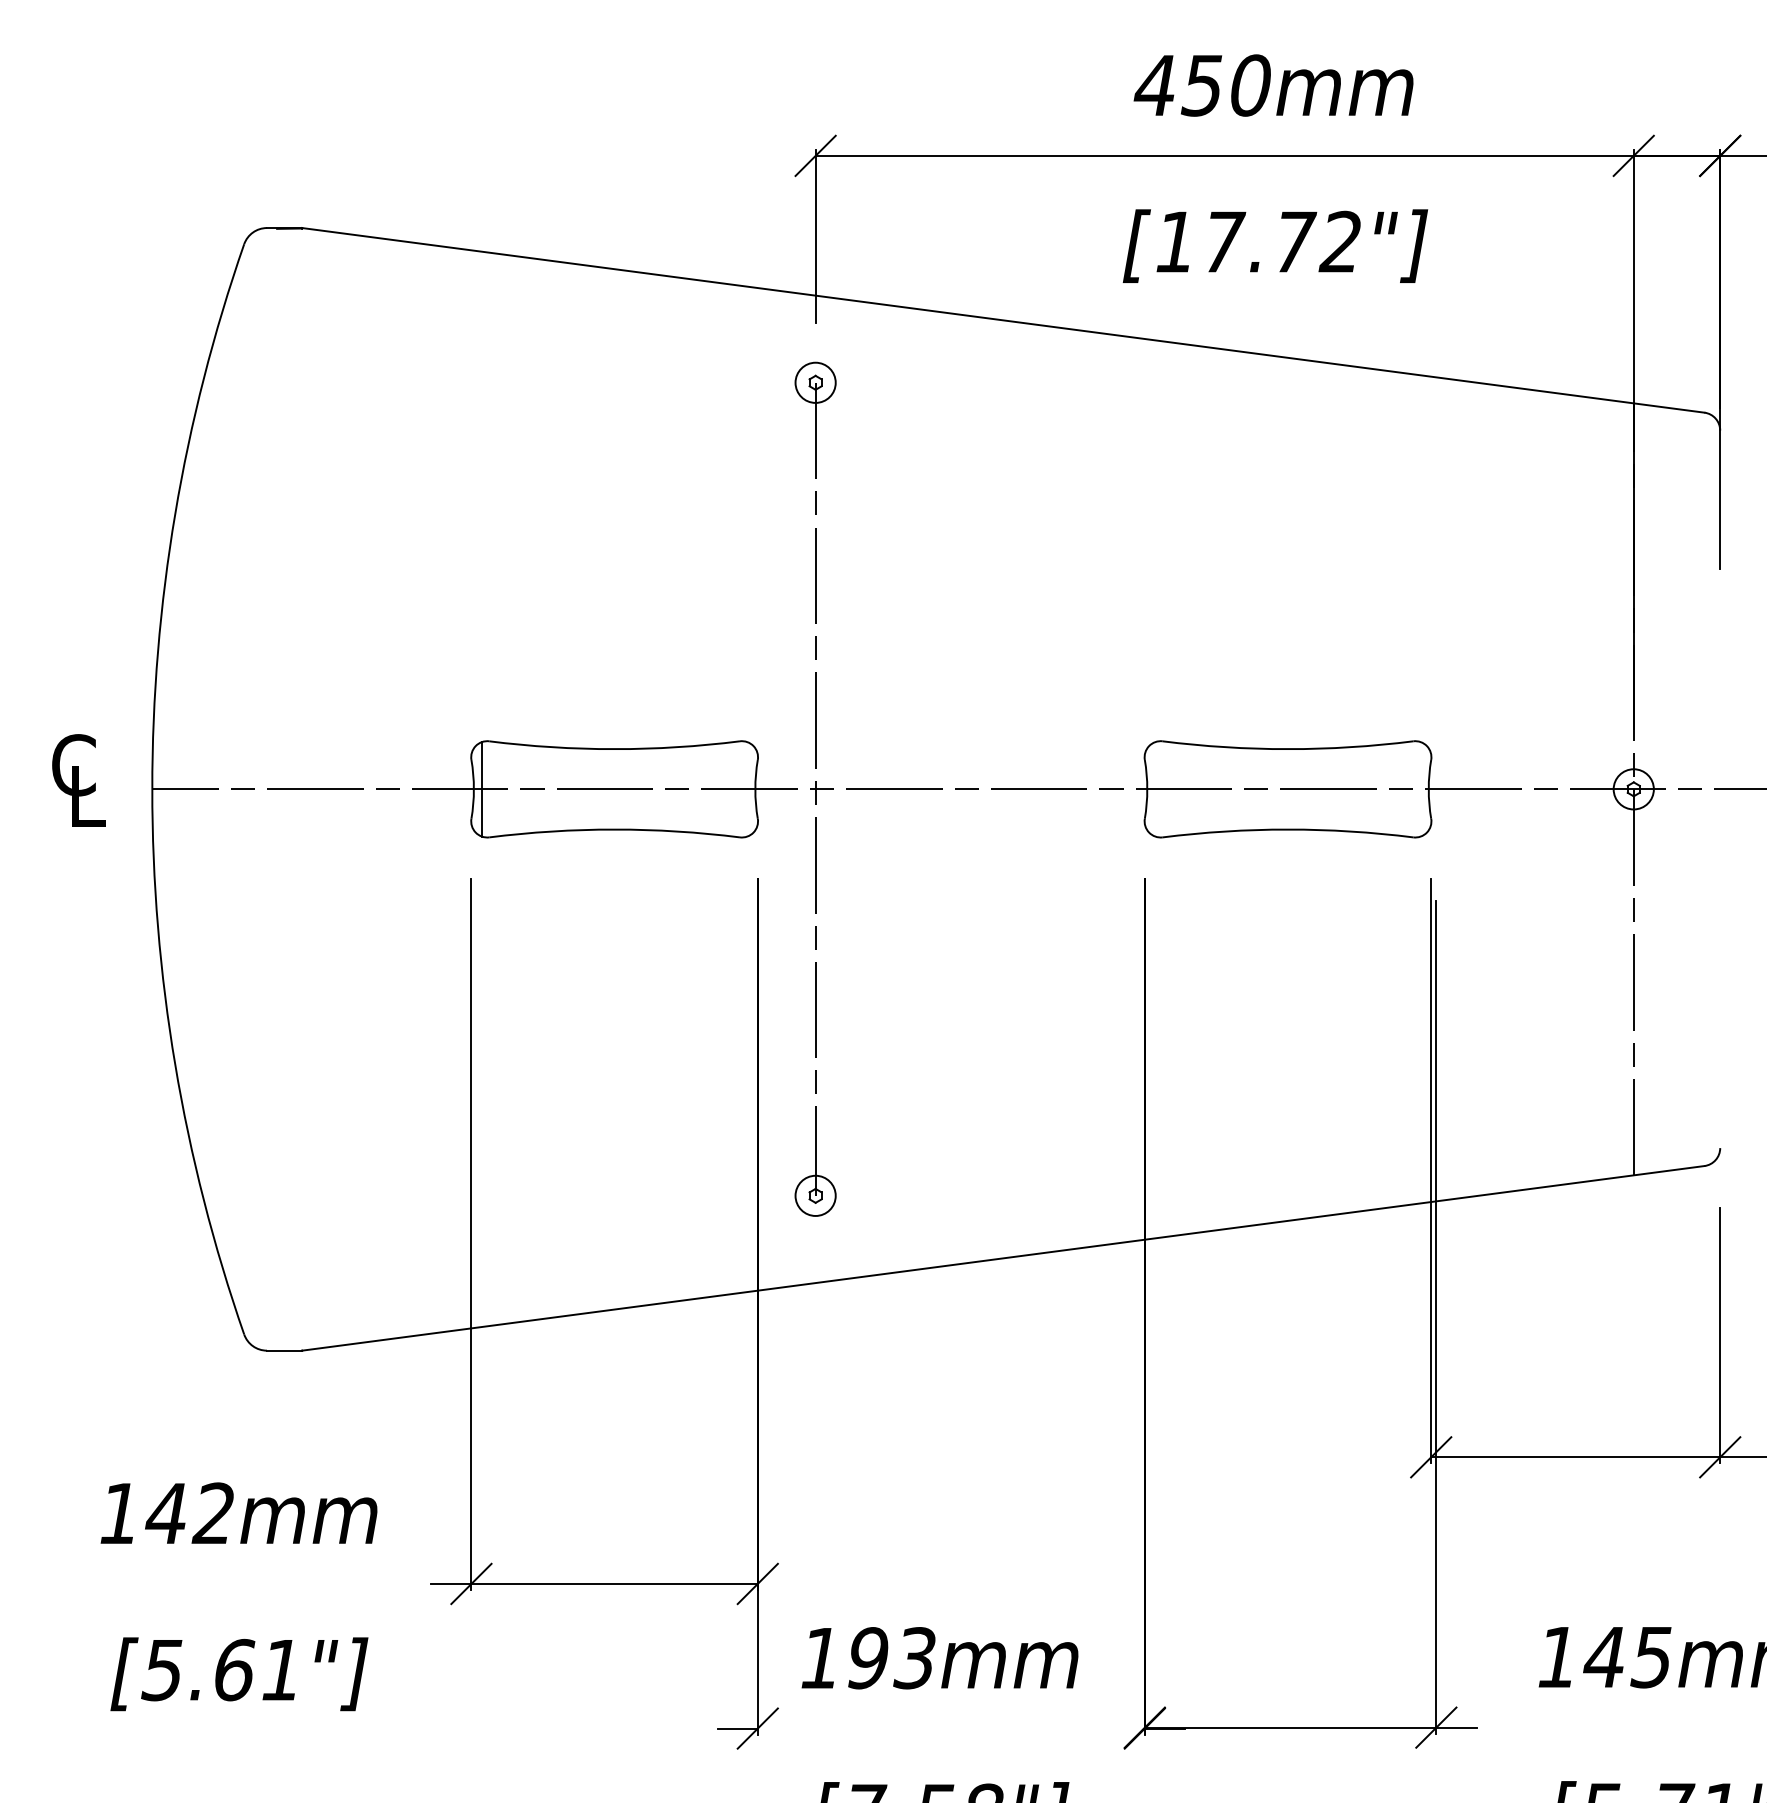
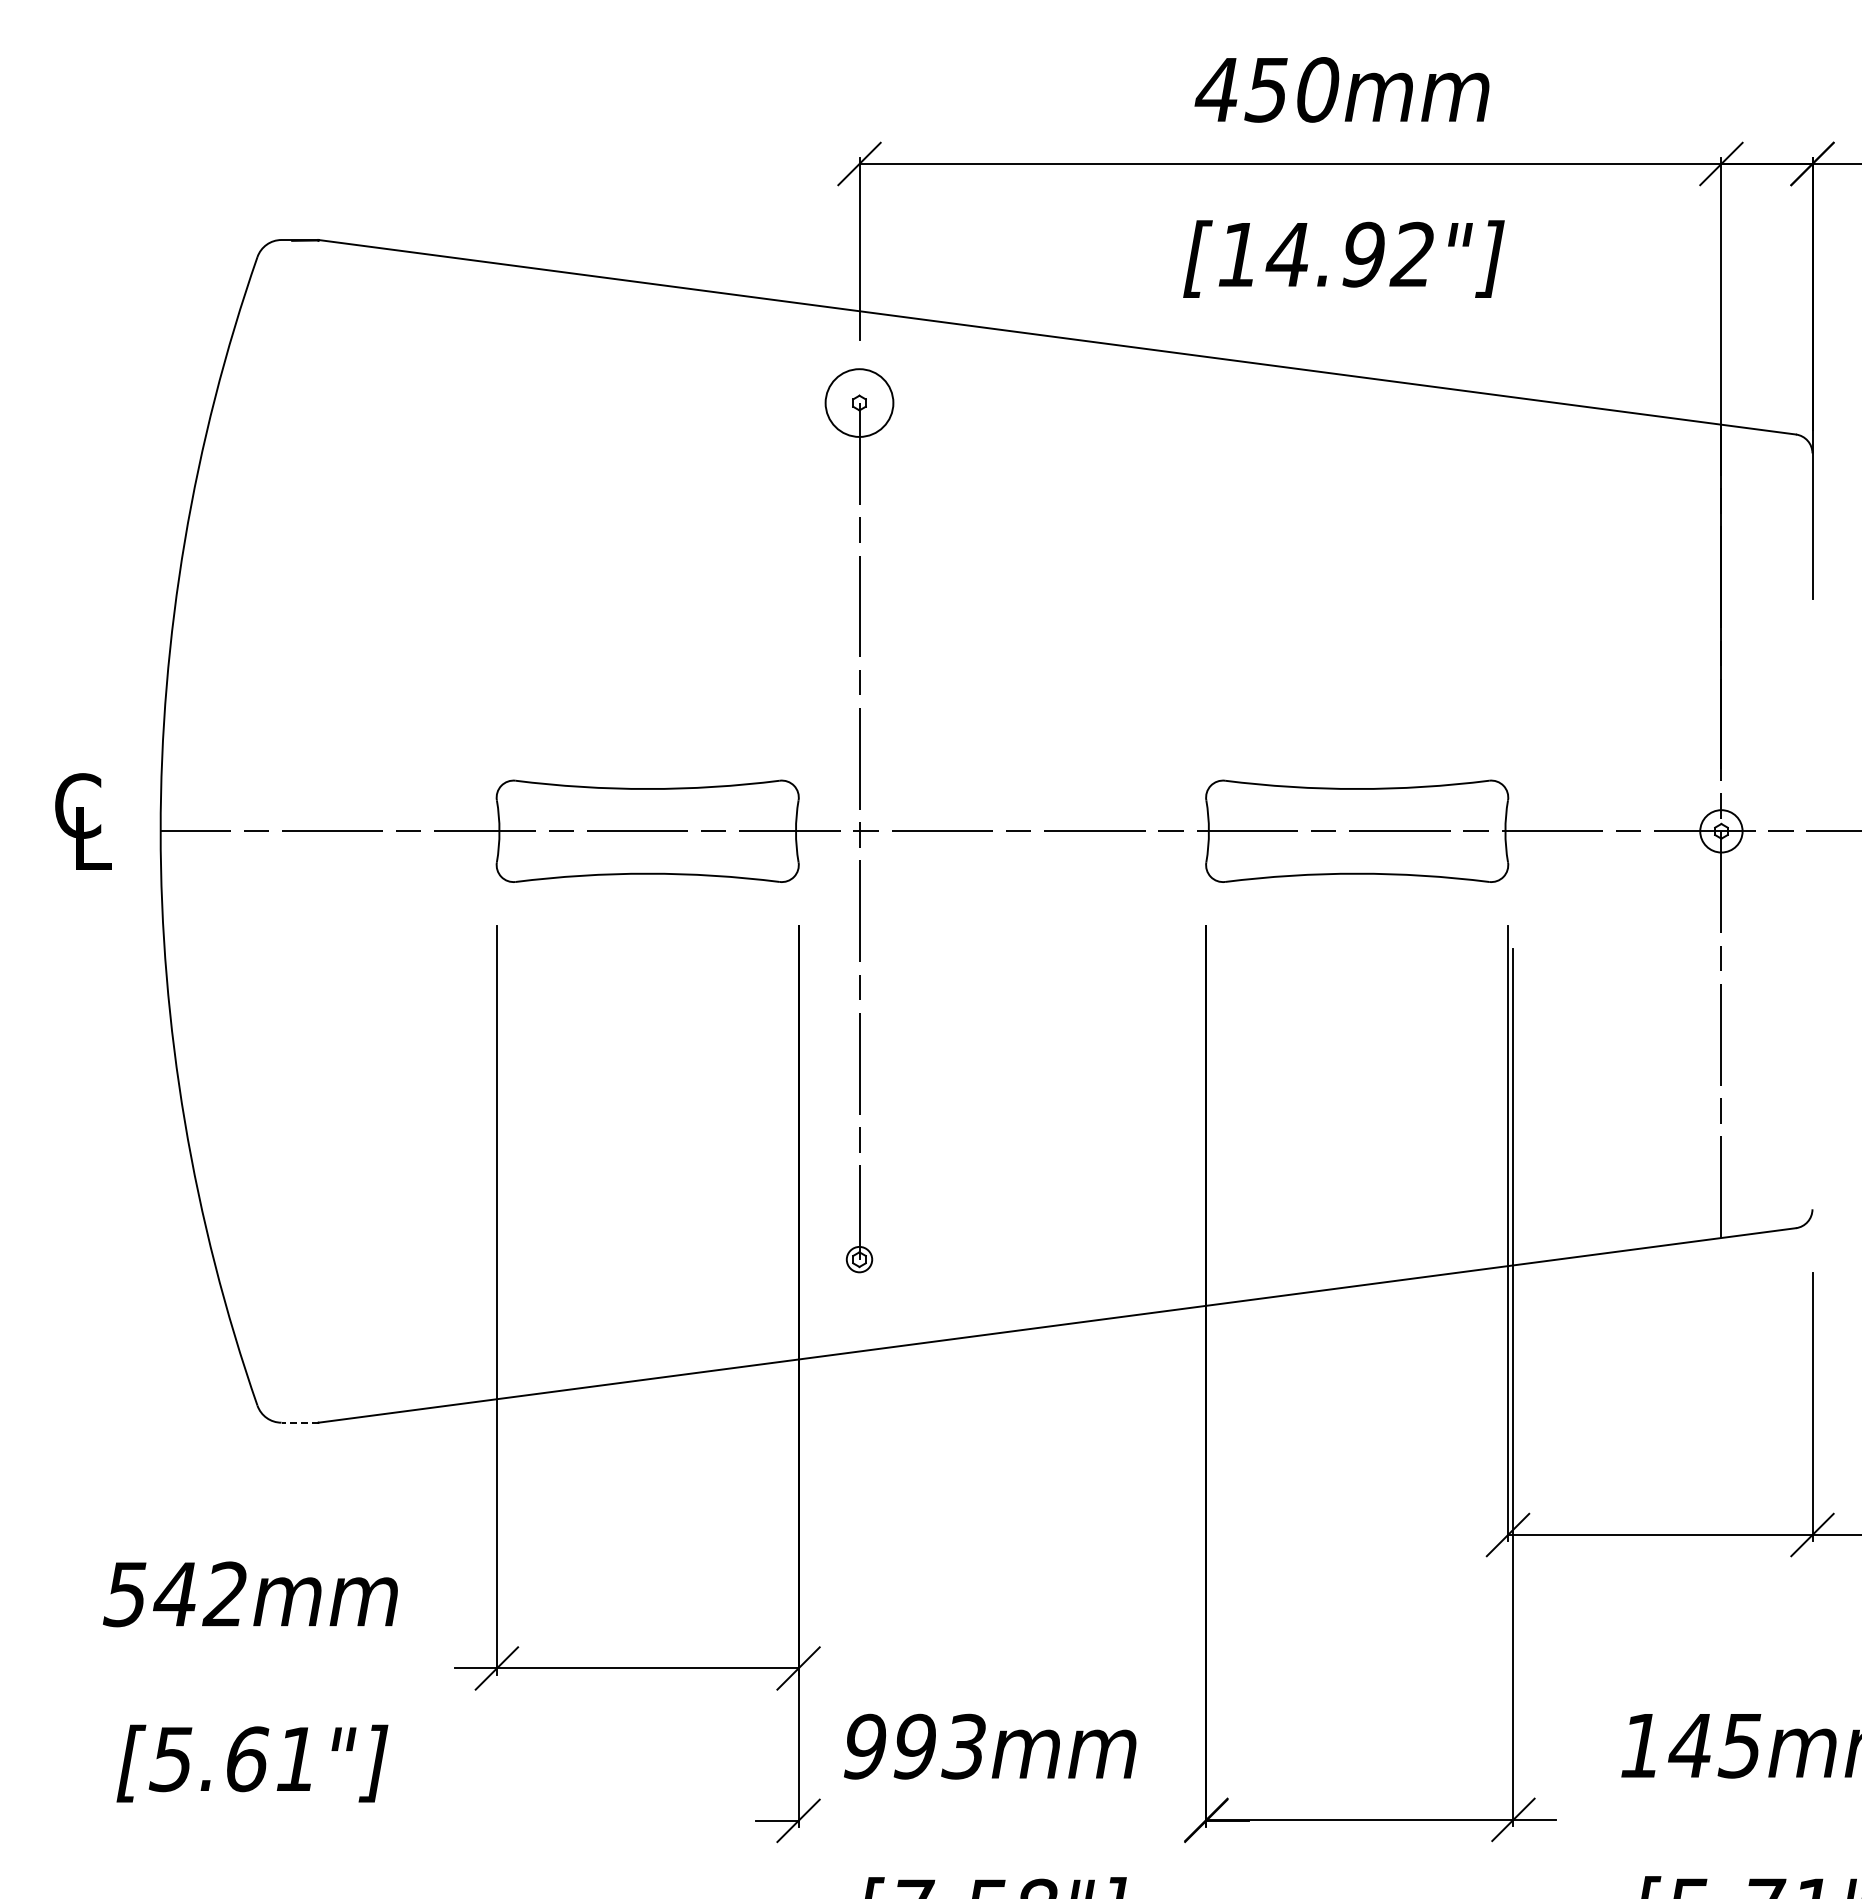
text: (1258, 241) -> (1326, 254), [17.72"] -> [14.92"]
circle: (815, 382) -> (859, 402), size x1.6
line: (481, 789) -> (507, 831), removed
circle: (815, 1195) -> (859, 1259), size x0.6
line: (285, 1350) -> (300, 1422), solid -> dashed
text: (117, 1513) -> (124, 1594), 142mm -> 542mm
text: (821, 1658) -> (865, 1746), 193mm -> 993mm

